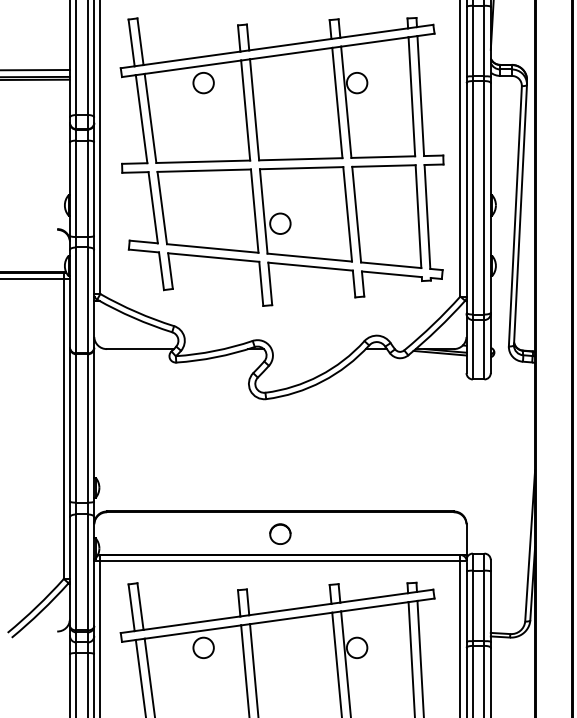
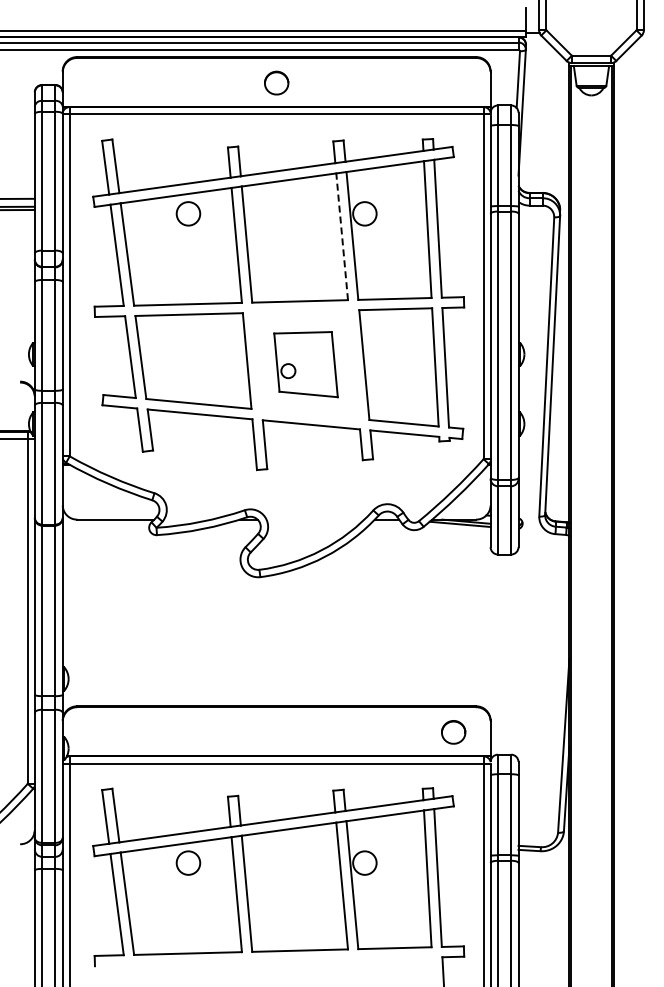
line: (337, 102) -> (342, 236), solid -> dashed
part: (305, 214) -> (305, 364), size x0.6
part: (280, 534) -> (453, 732), moved

